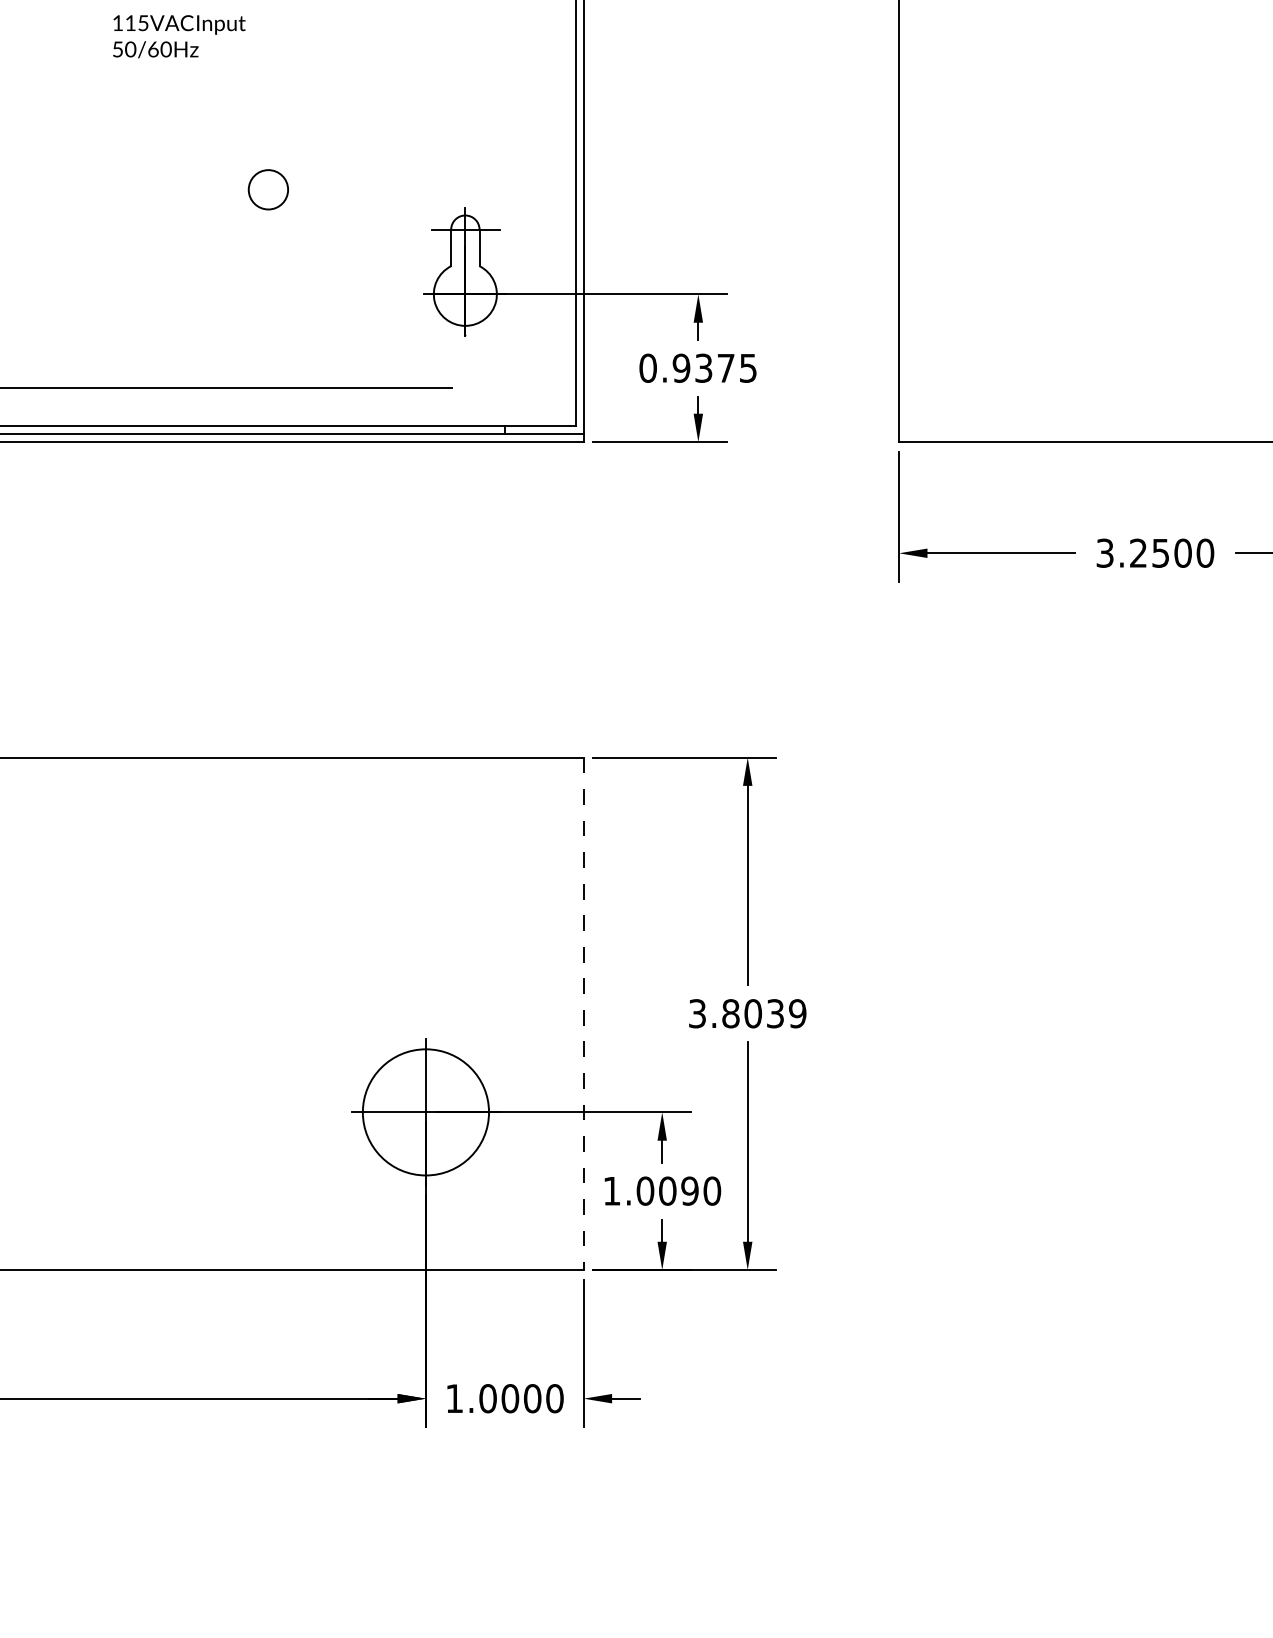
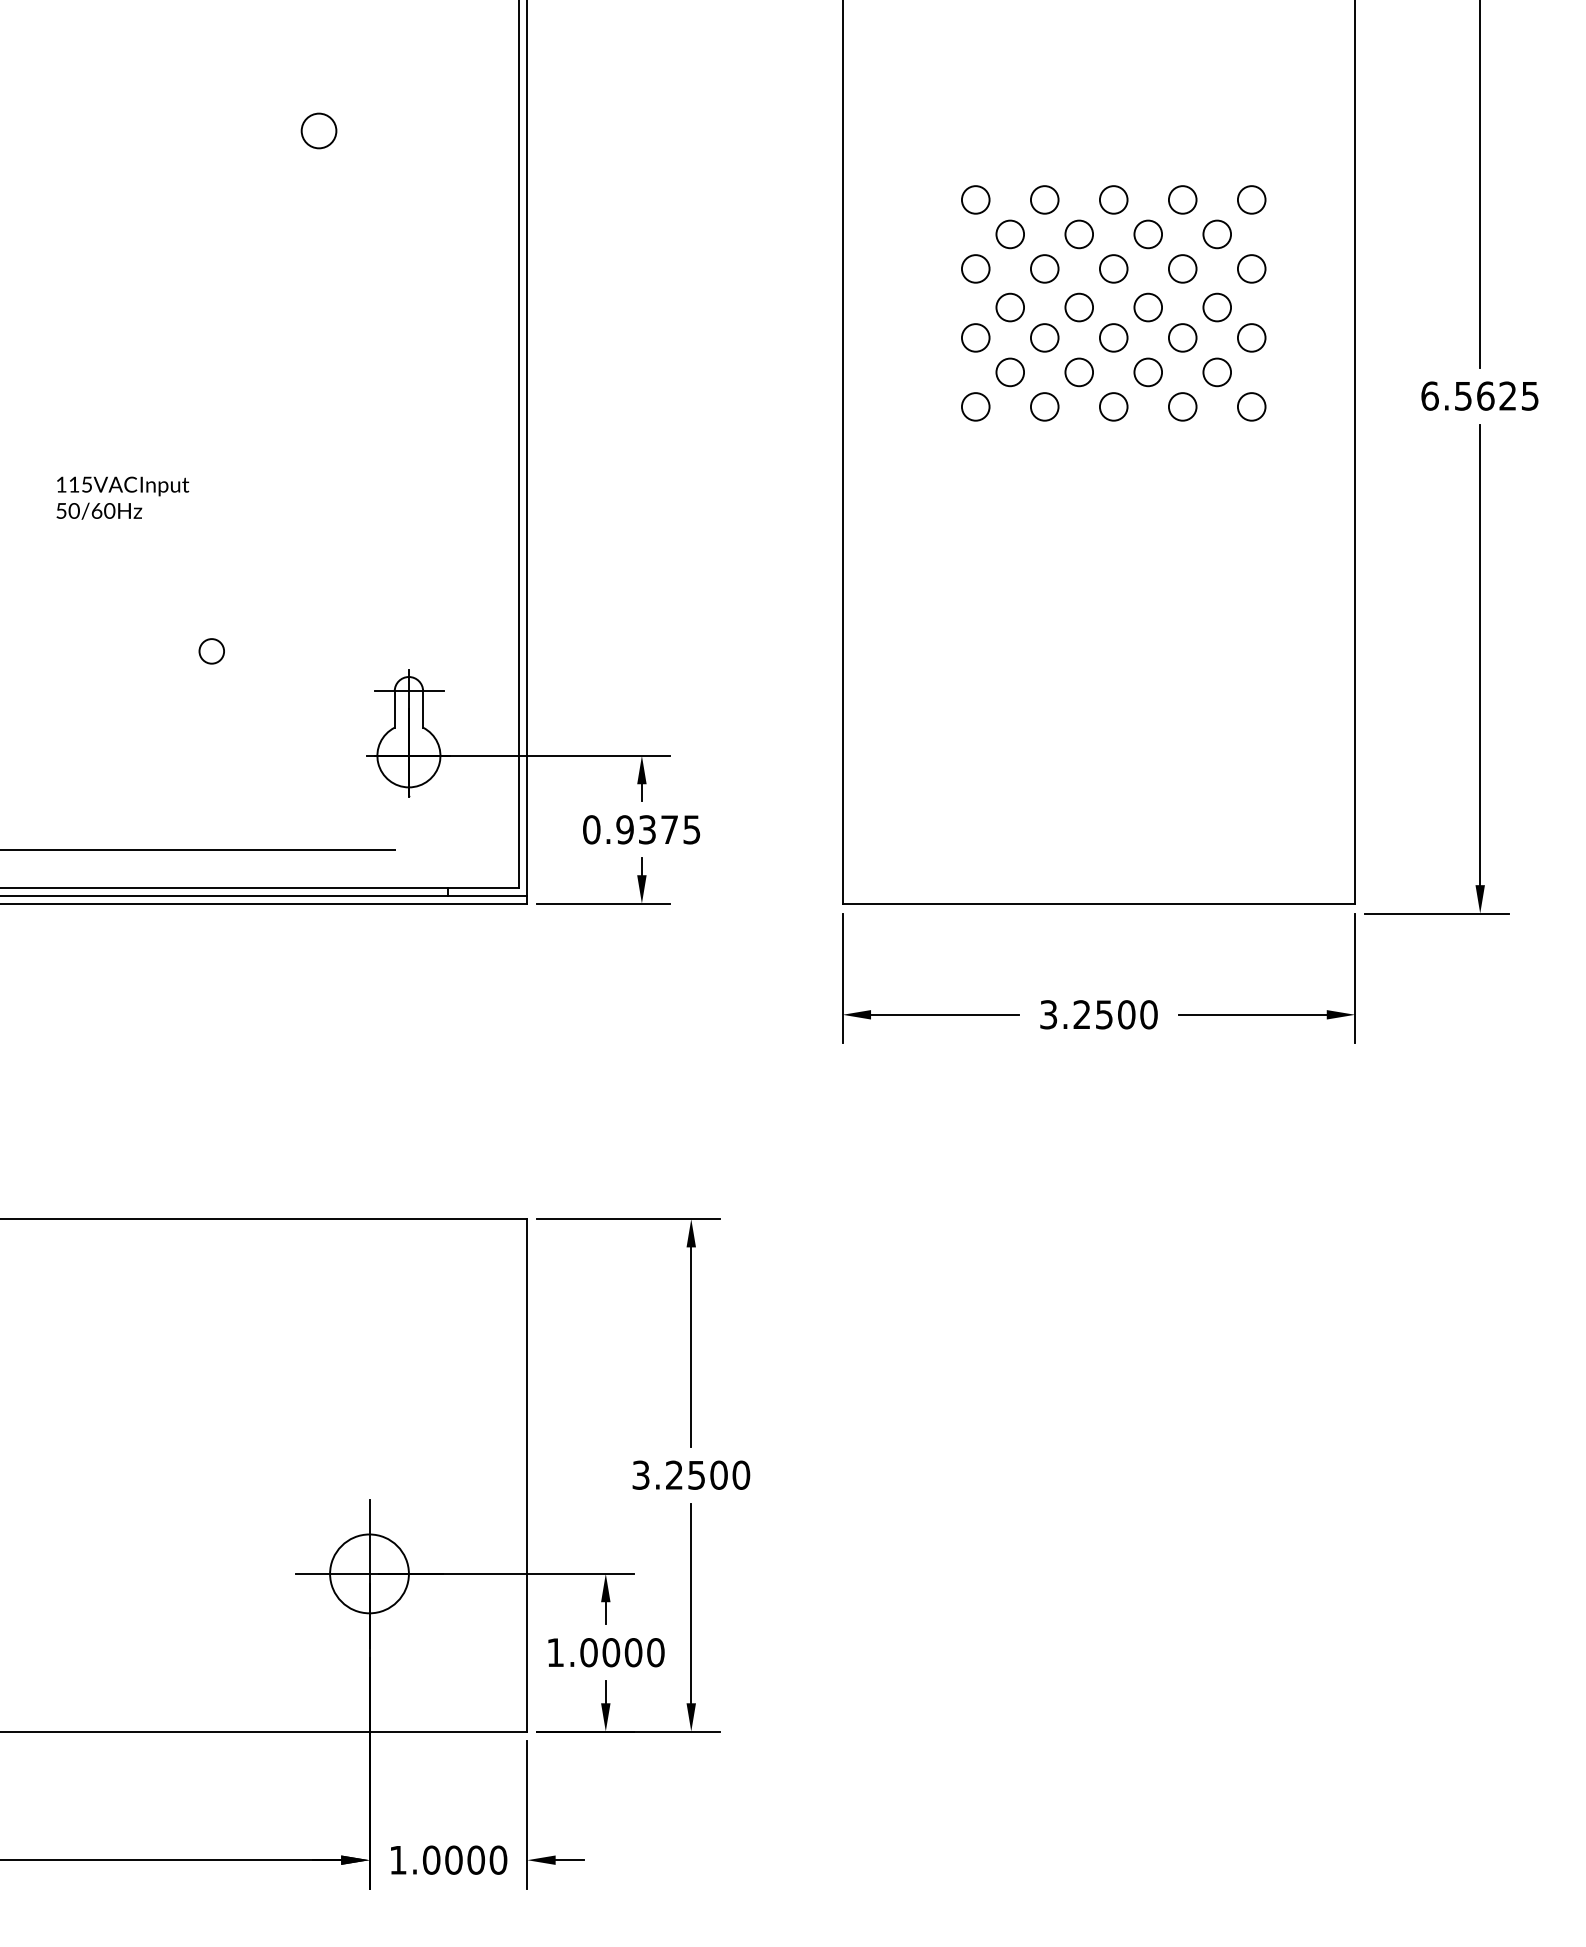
circle: (267, 189) -> (211, 651), size x0.62
text: (763, 1012) -> (707, 1474), 3.8039 -> 3.2500
line: (583, 1013) -> (527, 1475), dashed -> solid
circle: (425, 1111) -> (369, 1573), size x0.62
text: (689, 1190) -> (633, 1652), 1.0090 -> 1.0000

